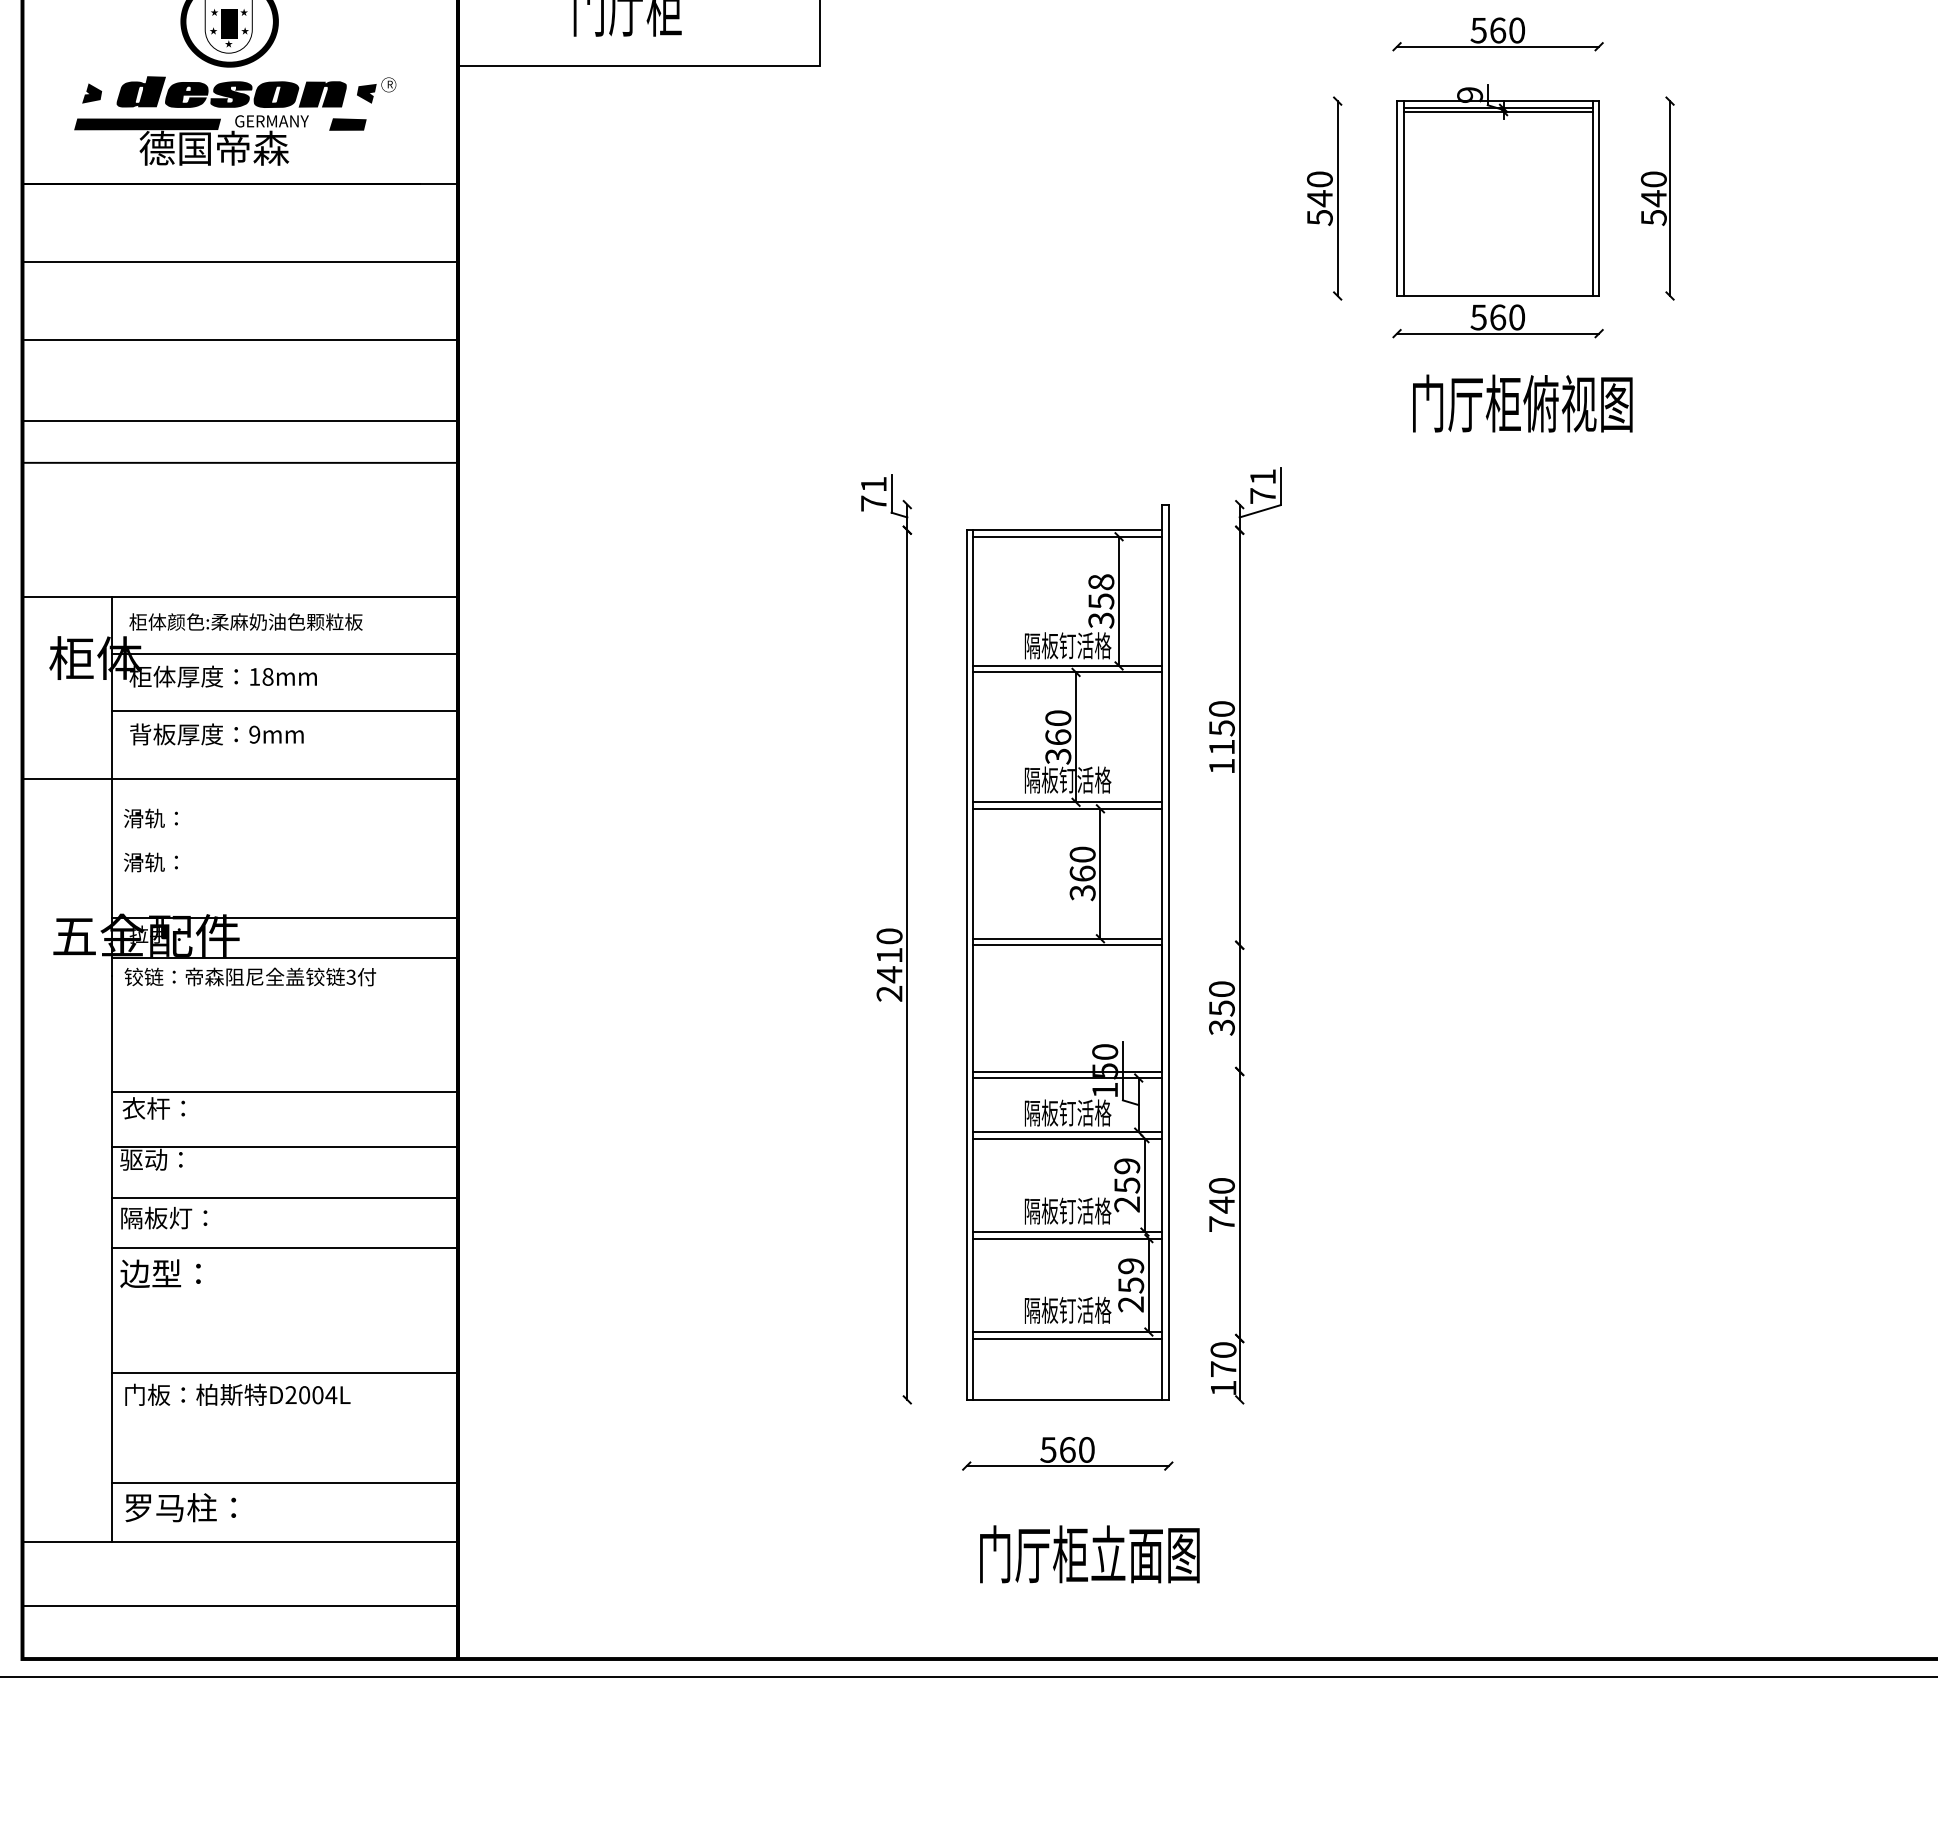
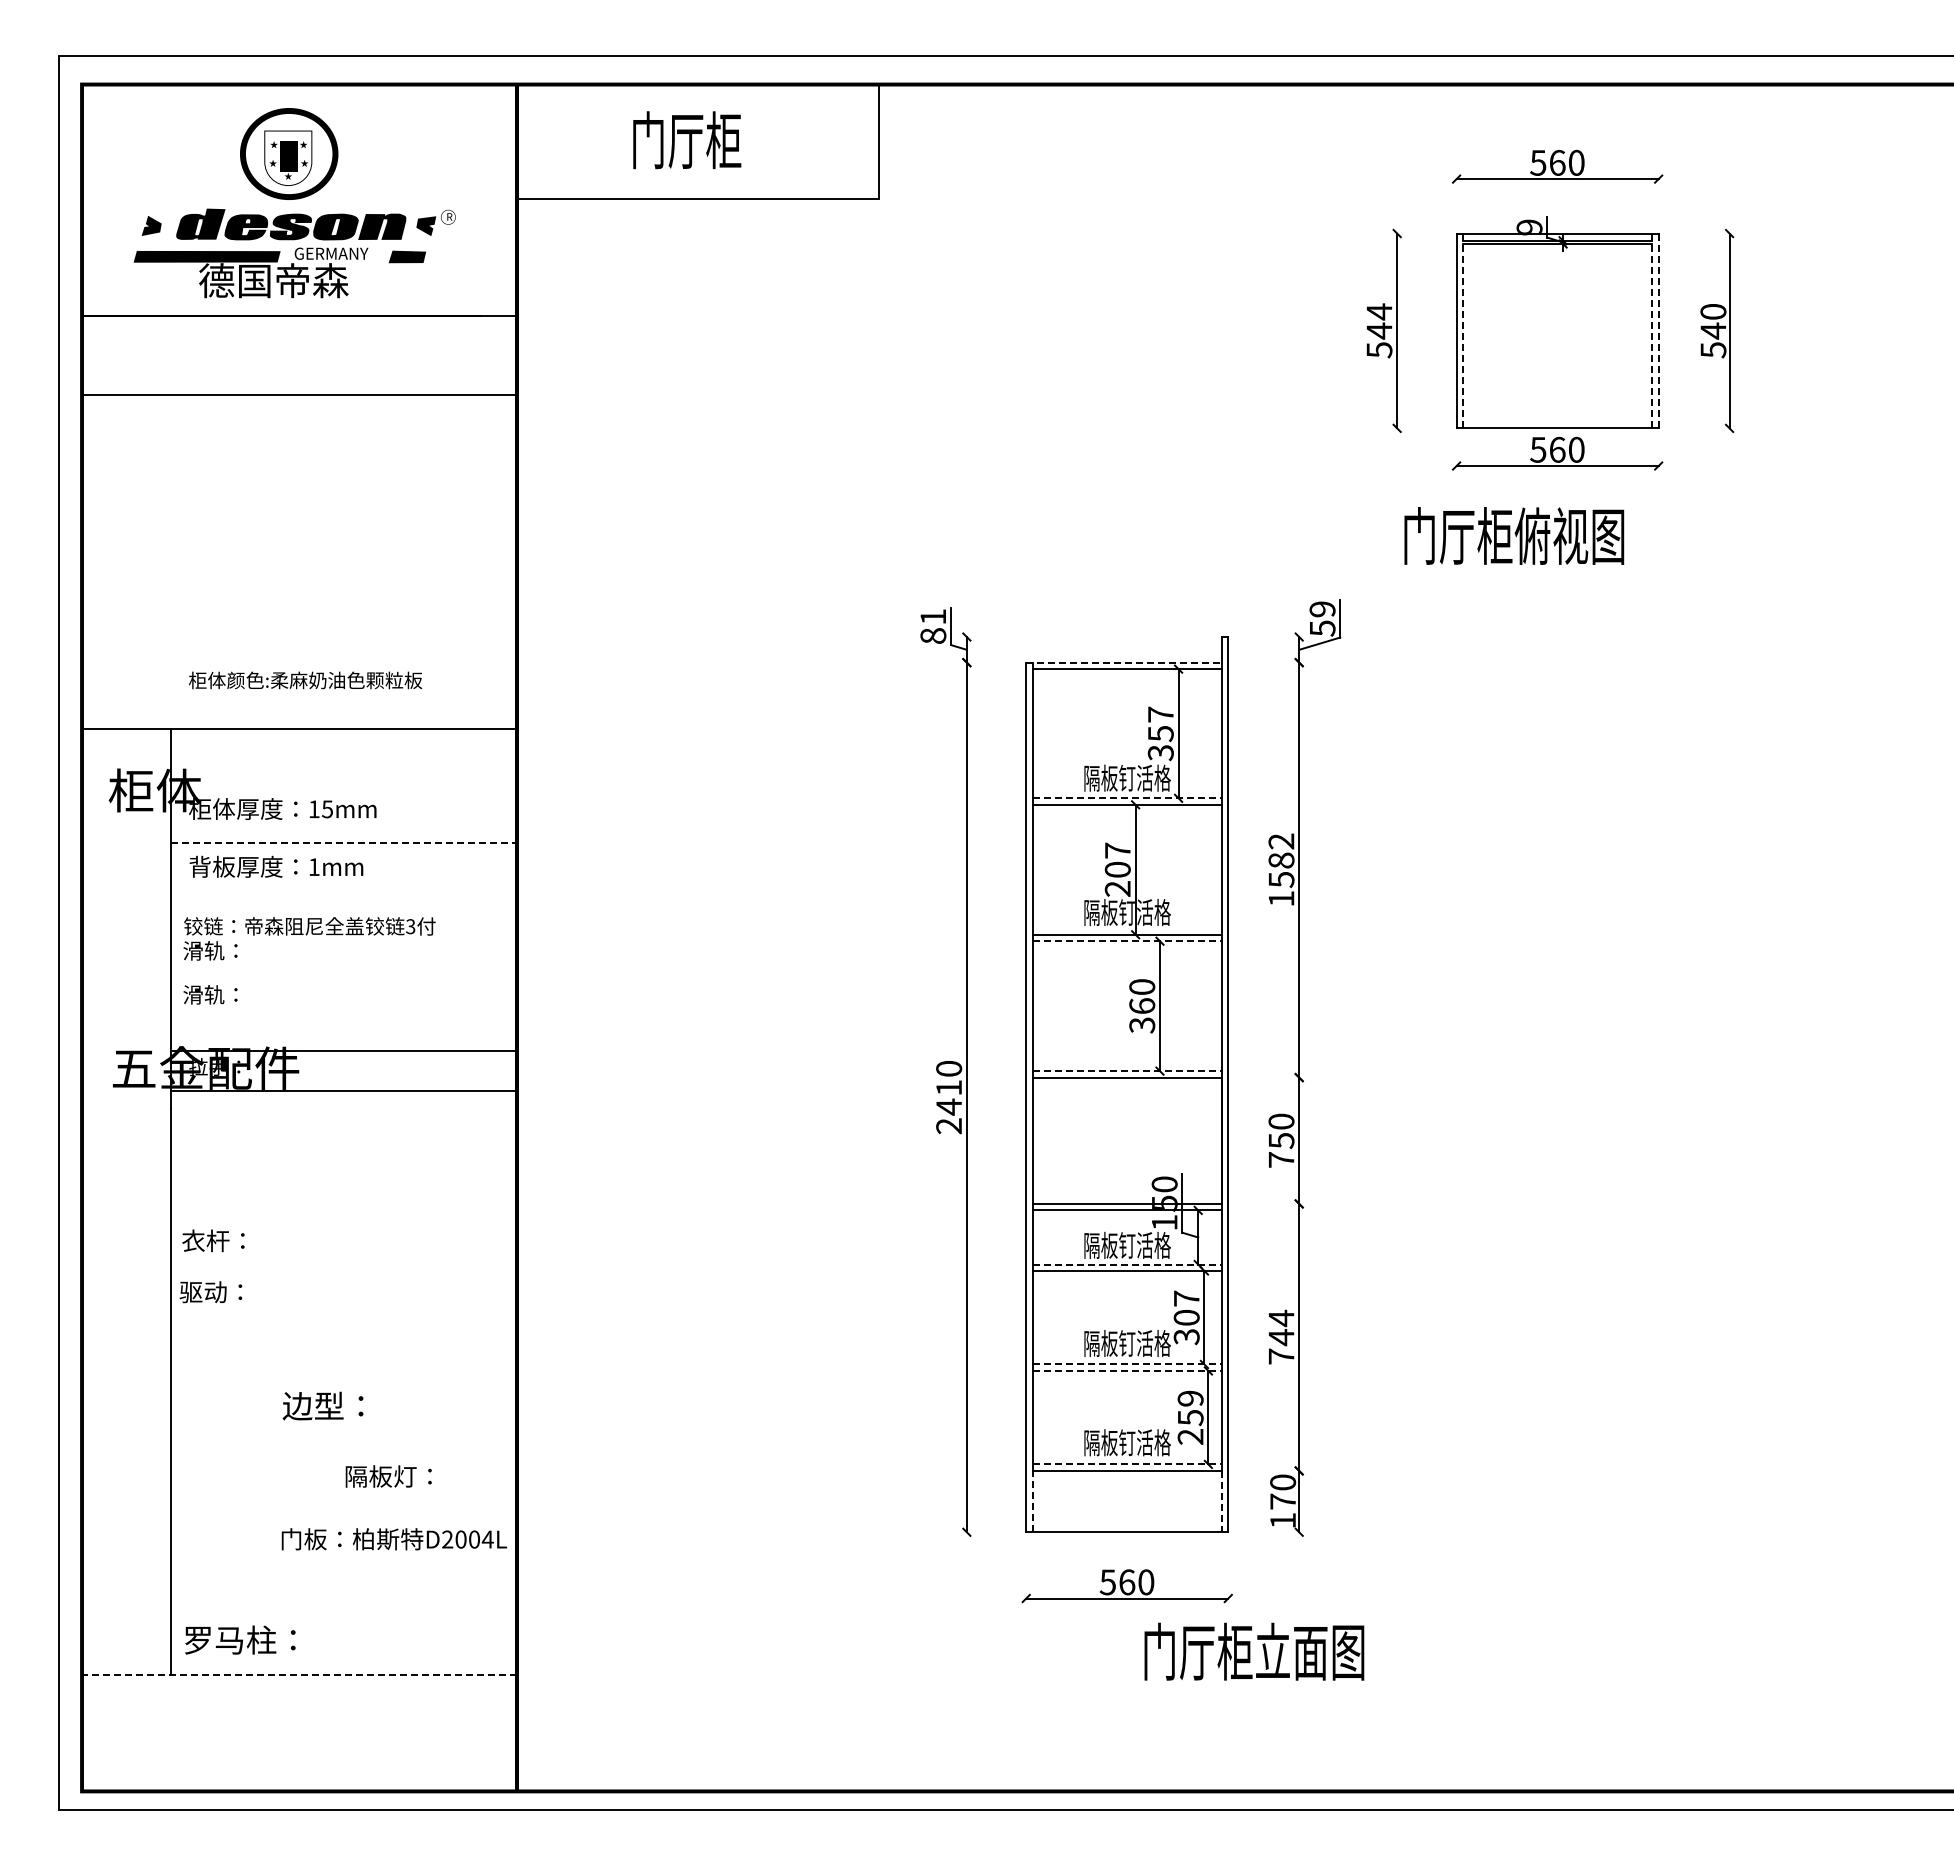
text: (1319, 179) -> (1379, 311), 540 -> 544
line: (1403, 198) -> (1463, 330), solid -> dashed
line: (1592, 199) -> (1652, 331), solid -> dashed
line: (1598, 199) -> (1658, 331), solid -> dashed
line: (240, 340) -> (300, 472), removed
text: (1522, 403) -> (1514, 535), moved
line: (239, 421) -> (299, 553), removed
line: (239, 463) -> (299, 595), removed
text: (1262, 486) -> (1322, 618), 71 -> 59
text: (873, 503) -> (933, 635), 71 -> 81
line: (1064, 530) -> (1124, 662), solid -> dashed
text: (1100, 582) -> (1160, 714), 358 -> 357
text: (245, 622) -> (305, 680), moved
line: (284, 654) -> (344, 786), removed
line: (1067, 666) -> (1127, 798), solid -> dashed
text: (267, 677) -> (327, 809), 18mm -> 15mm
line: (284, 711) -> (344, 843), solid -> dashed
text: (1221, 728) -> (1281, 860), 1150 -> 1582
text: (253, 735) -> (313, 867), 9mm -> 1mm
text: (1057, 737) -> (1117, 869), 360 -> 207
line: (239, 779) -> (299, 911), removed
line: (1067, 809) -> (1127, 941), solid -> dashed
line: (1067, 939) -> (1127, 1071), solid -> dashed
text: (249, 977) -> (309, 926), moved
text: (1221, 1028) -> (1281, 1160), 350 -> 750
line: (284, 1091) -> (344, 1223), removed
line: (1067, 1132) -> (1127, 1264), solid -> dashed
line: (284, 1147) -> (344, 1279), removed
text: (1126, 1185) -> (1186, 1317), 259 -> 307
text: (1221, 1186) -> (1281, 1318), 740 -> 744
line: (284, 1197) -> (344, 1329), removed
text: (163, 1218) -> (388, 1476), moved
line: (1067, 1232) -> (1127, 1364), solid -> dashed
line: (1067, 1238) -> (1127, 1370), solid -> dashed
line: (284, 1248) -> (344, 1380), removed
text: (159, 1273) -> (322, 1405), moved
line: (1067, 1332) -> (1127, 1464), solid -> dashed
line: (972, 1369) -> (1032, 1501), solid -> dashed
line: (1161, 1369) -> (1221, 1501), solid -> dashed
line: (284, 1373) -> (344, 1505), removed
text: (237, 1395) -> (394, 1539), moved
line: (284, 1483) -> (344, 1615), removed
line: (239, 1542) -> (299, 1674), solid -> dashed
text: (1089, 1554) -> (1254, 1651), moved
line: (239, 1606) -> (299, 1738), removed

